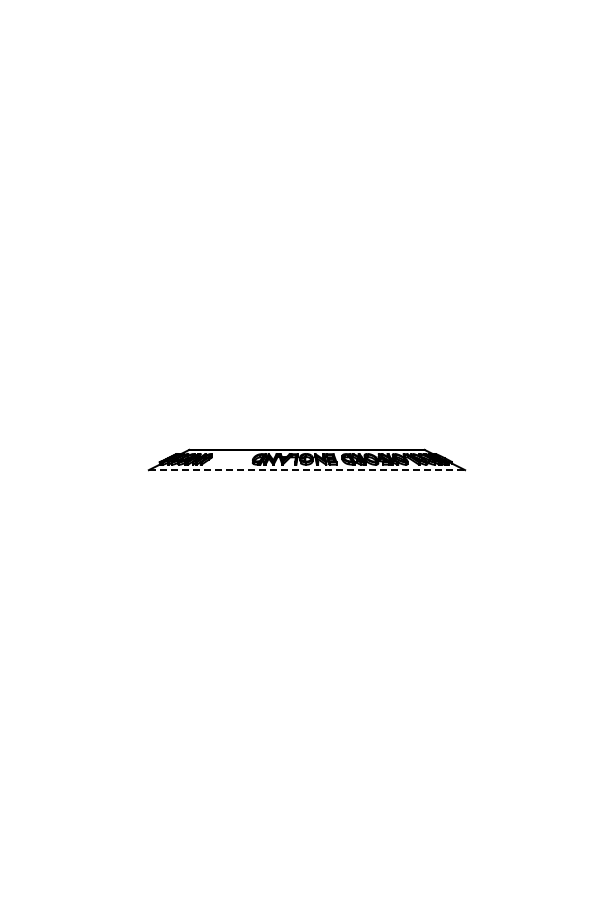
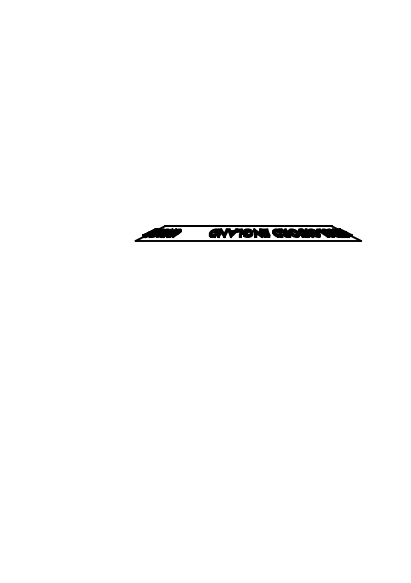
line: (307, 470) -> (248, 241), dashed -> solid

